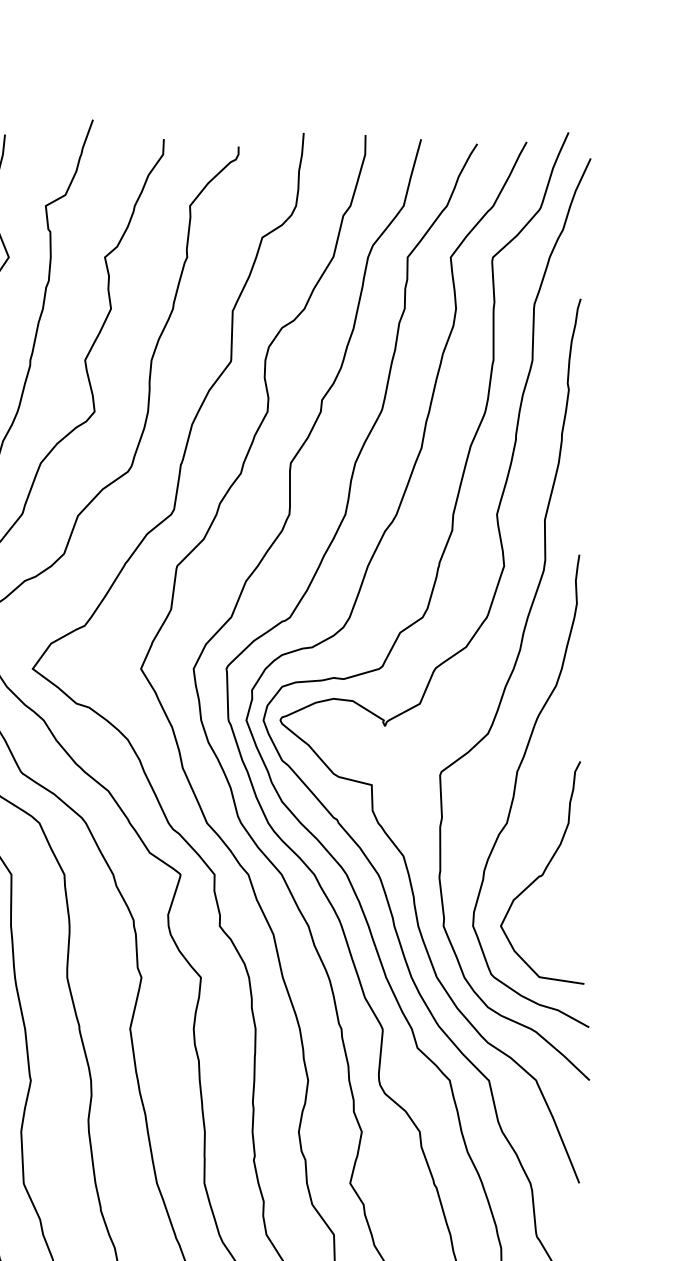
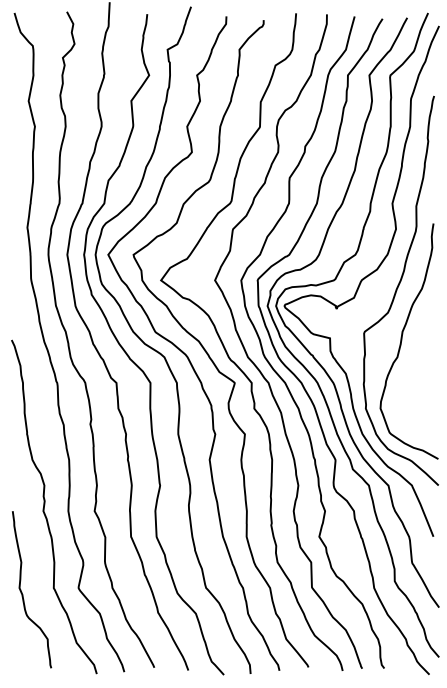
curve: (541, 873) -> (414, 382), removed

